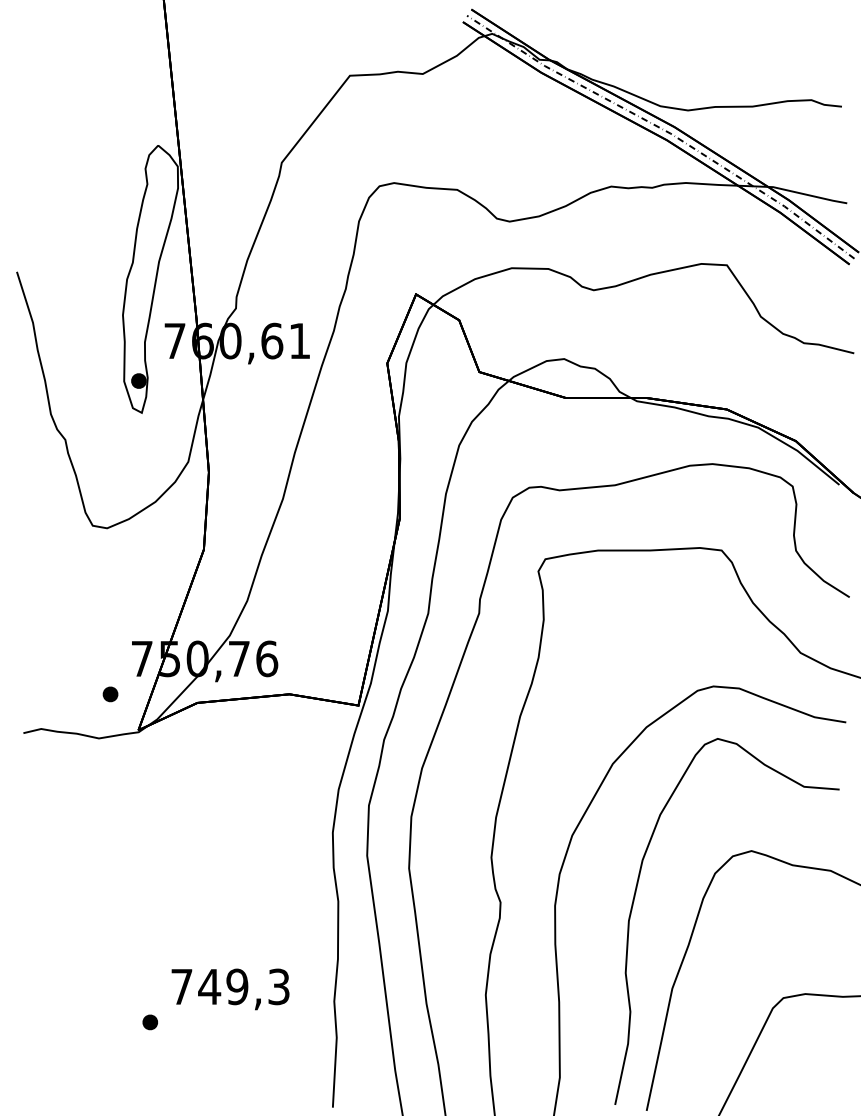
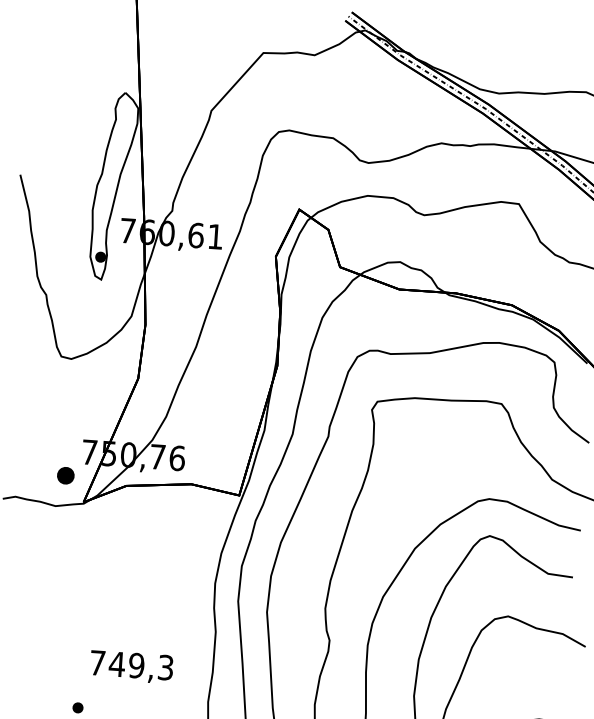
part: (110, 694) -> (65, 475), size x1.6
text: (230, 989) -> (131, 667), moved

